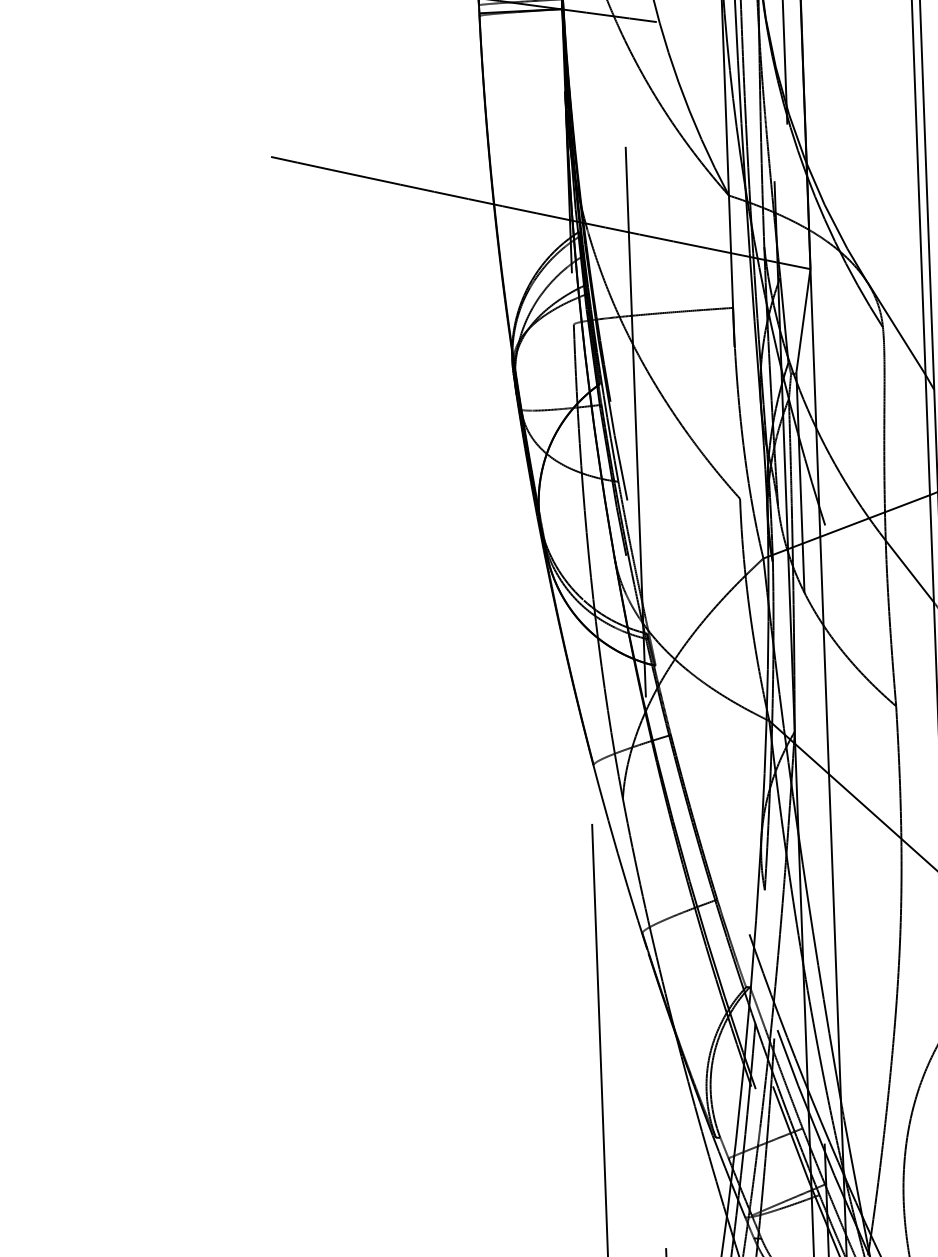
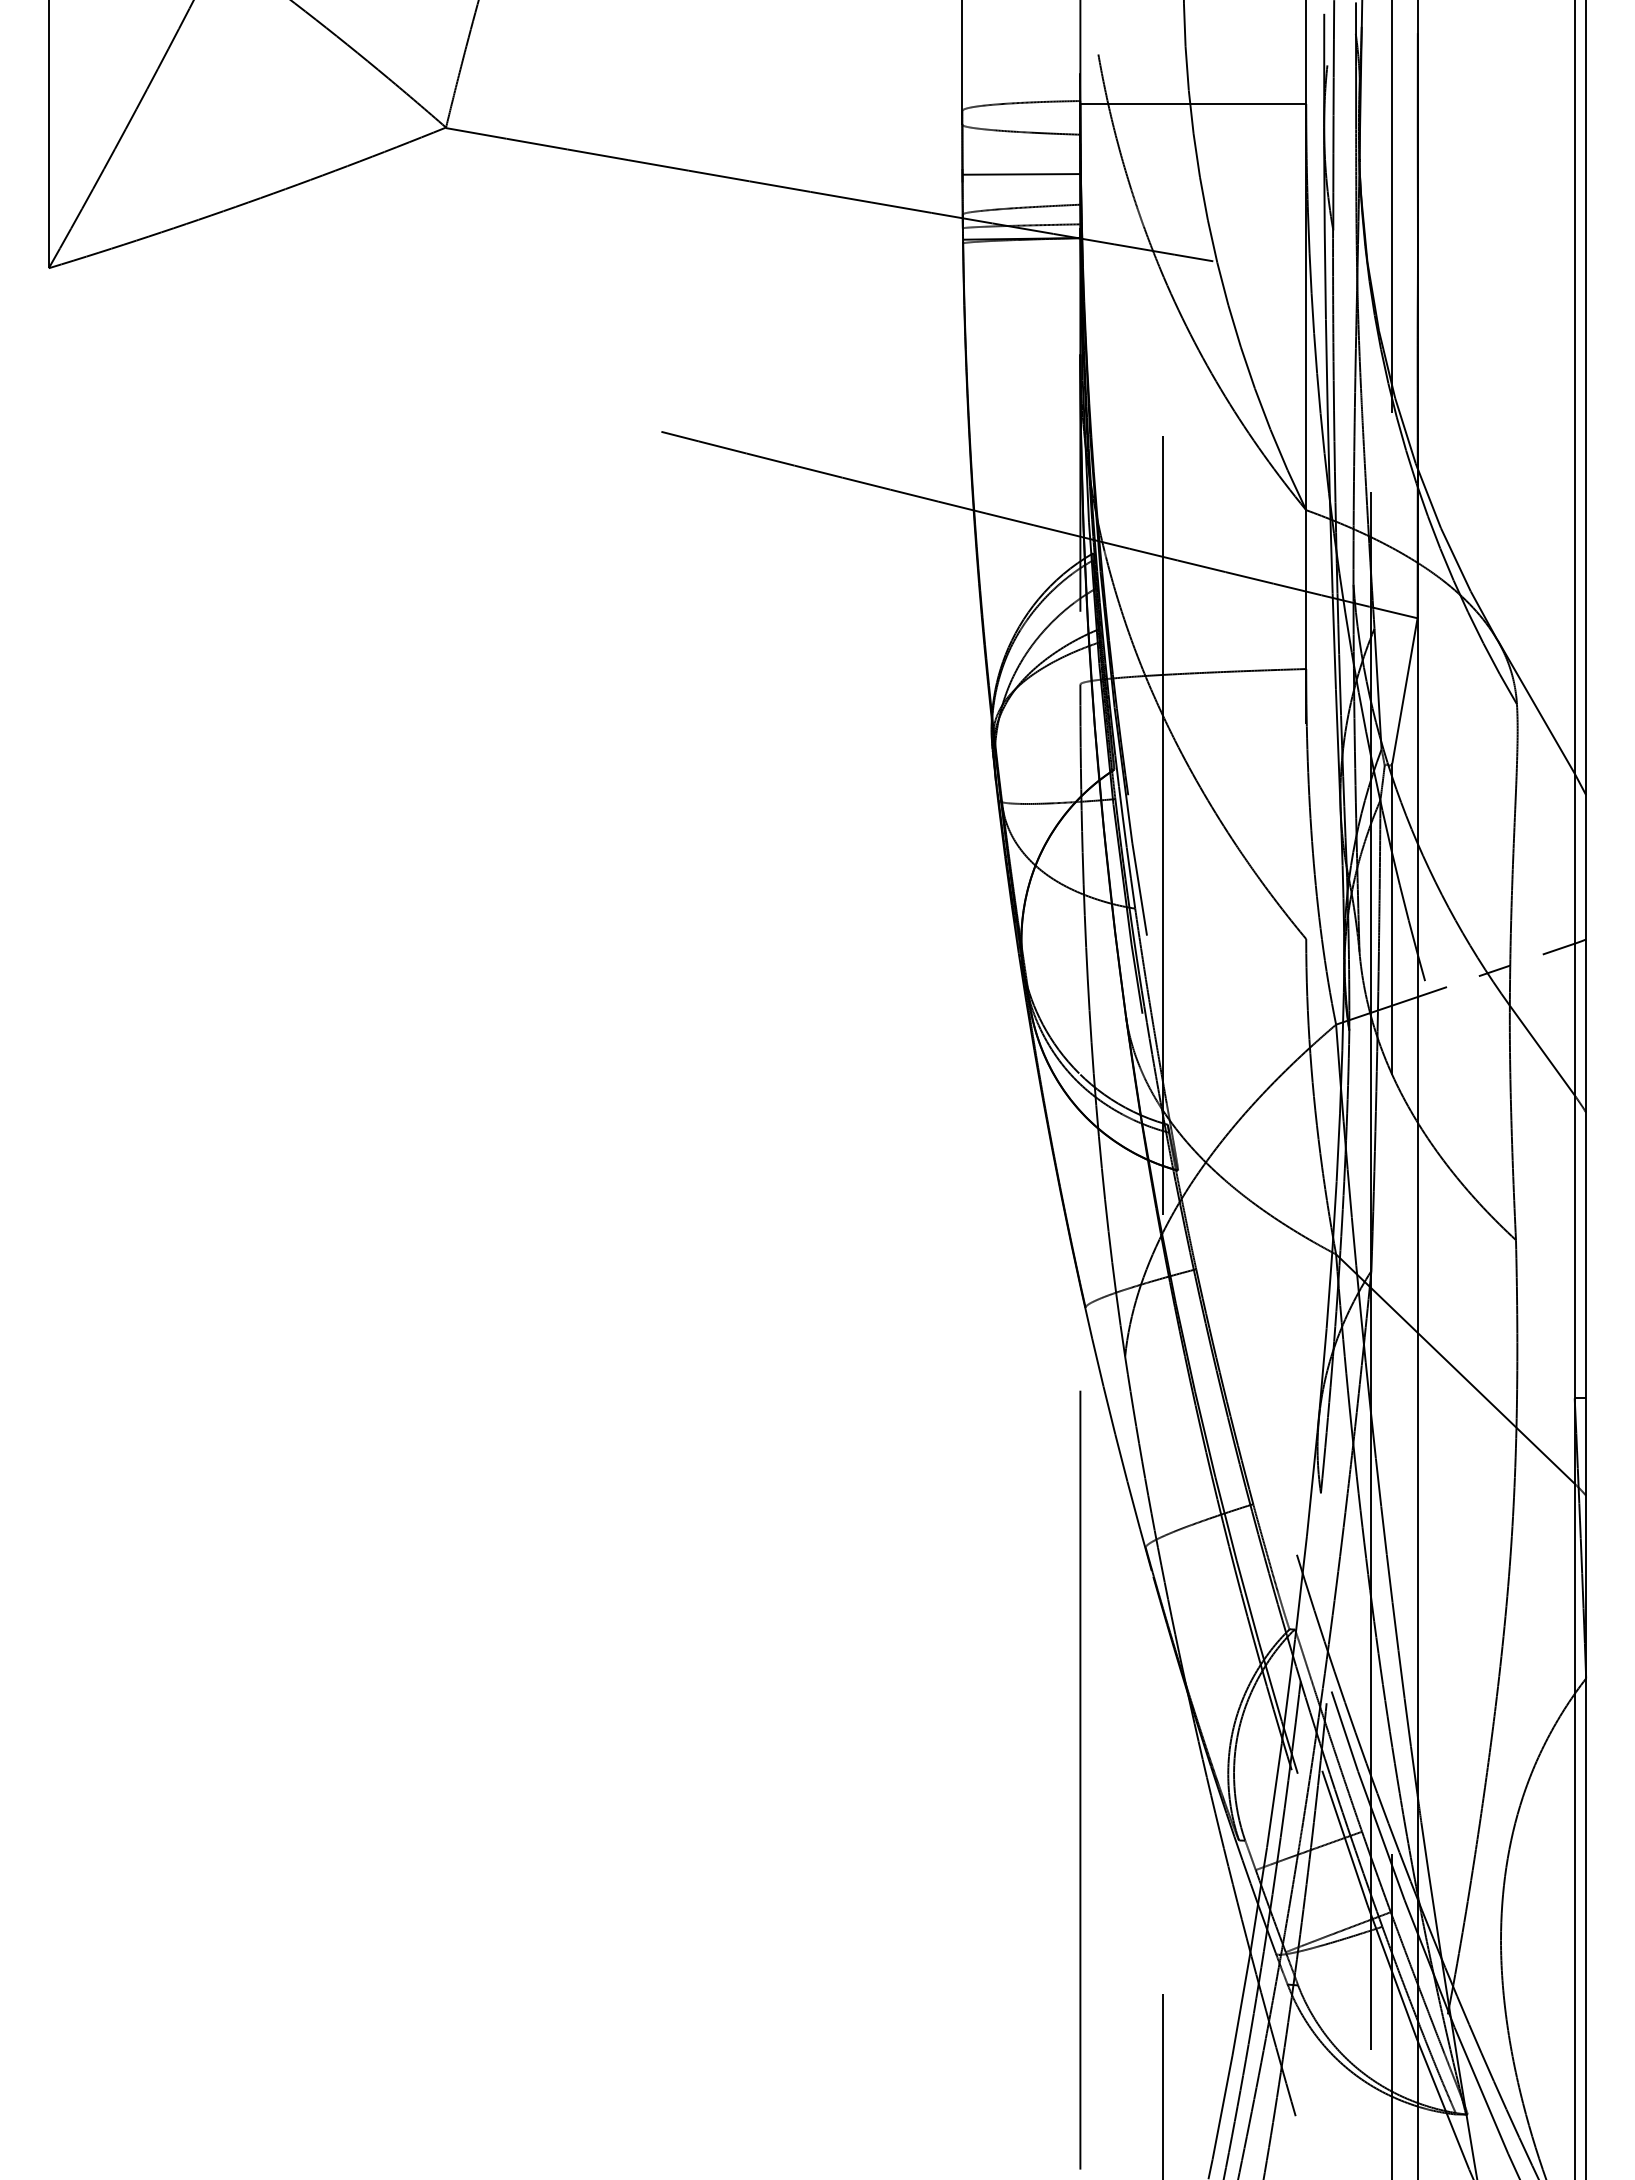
line: (875, 516) -> (1496, 970), solid -> dashed

